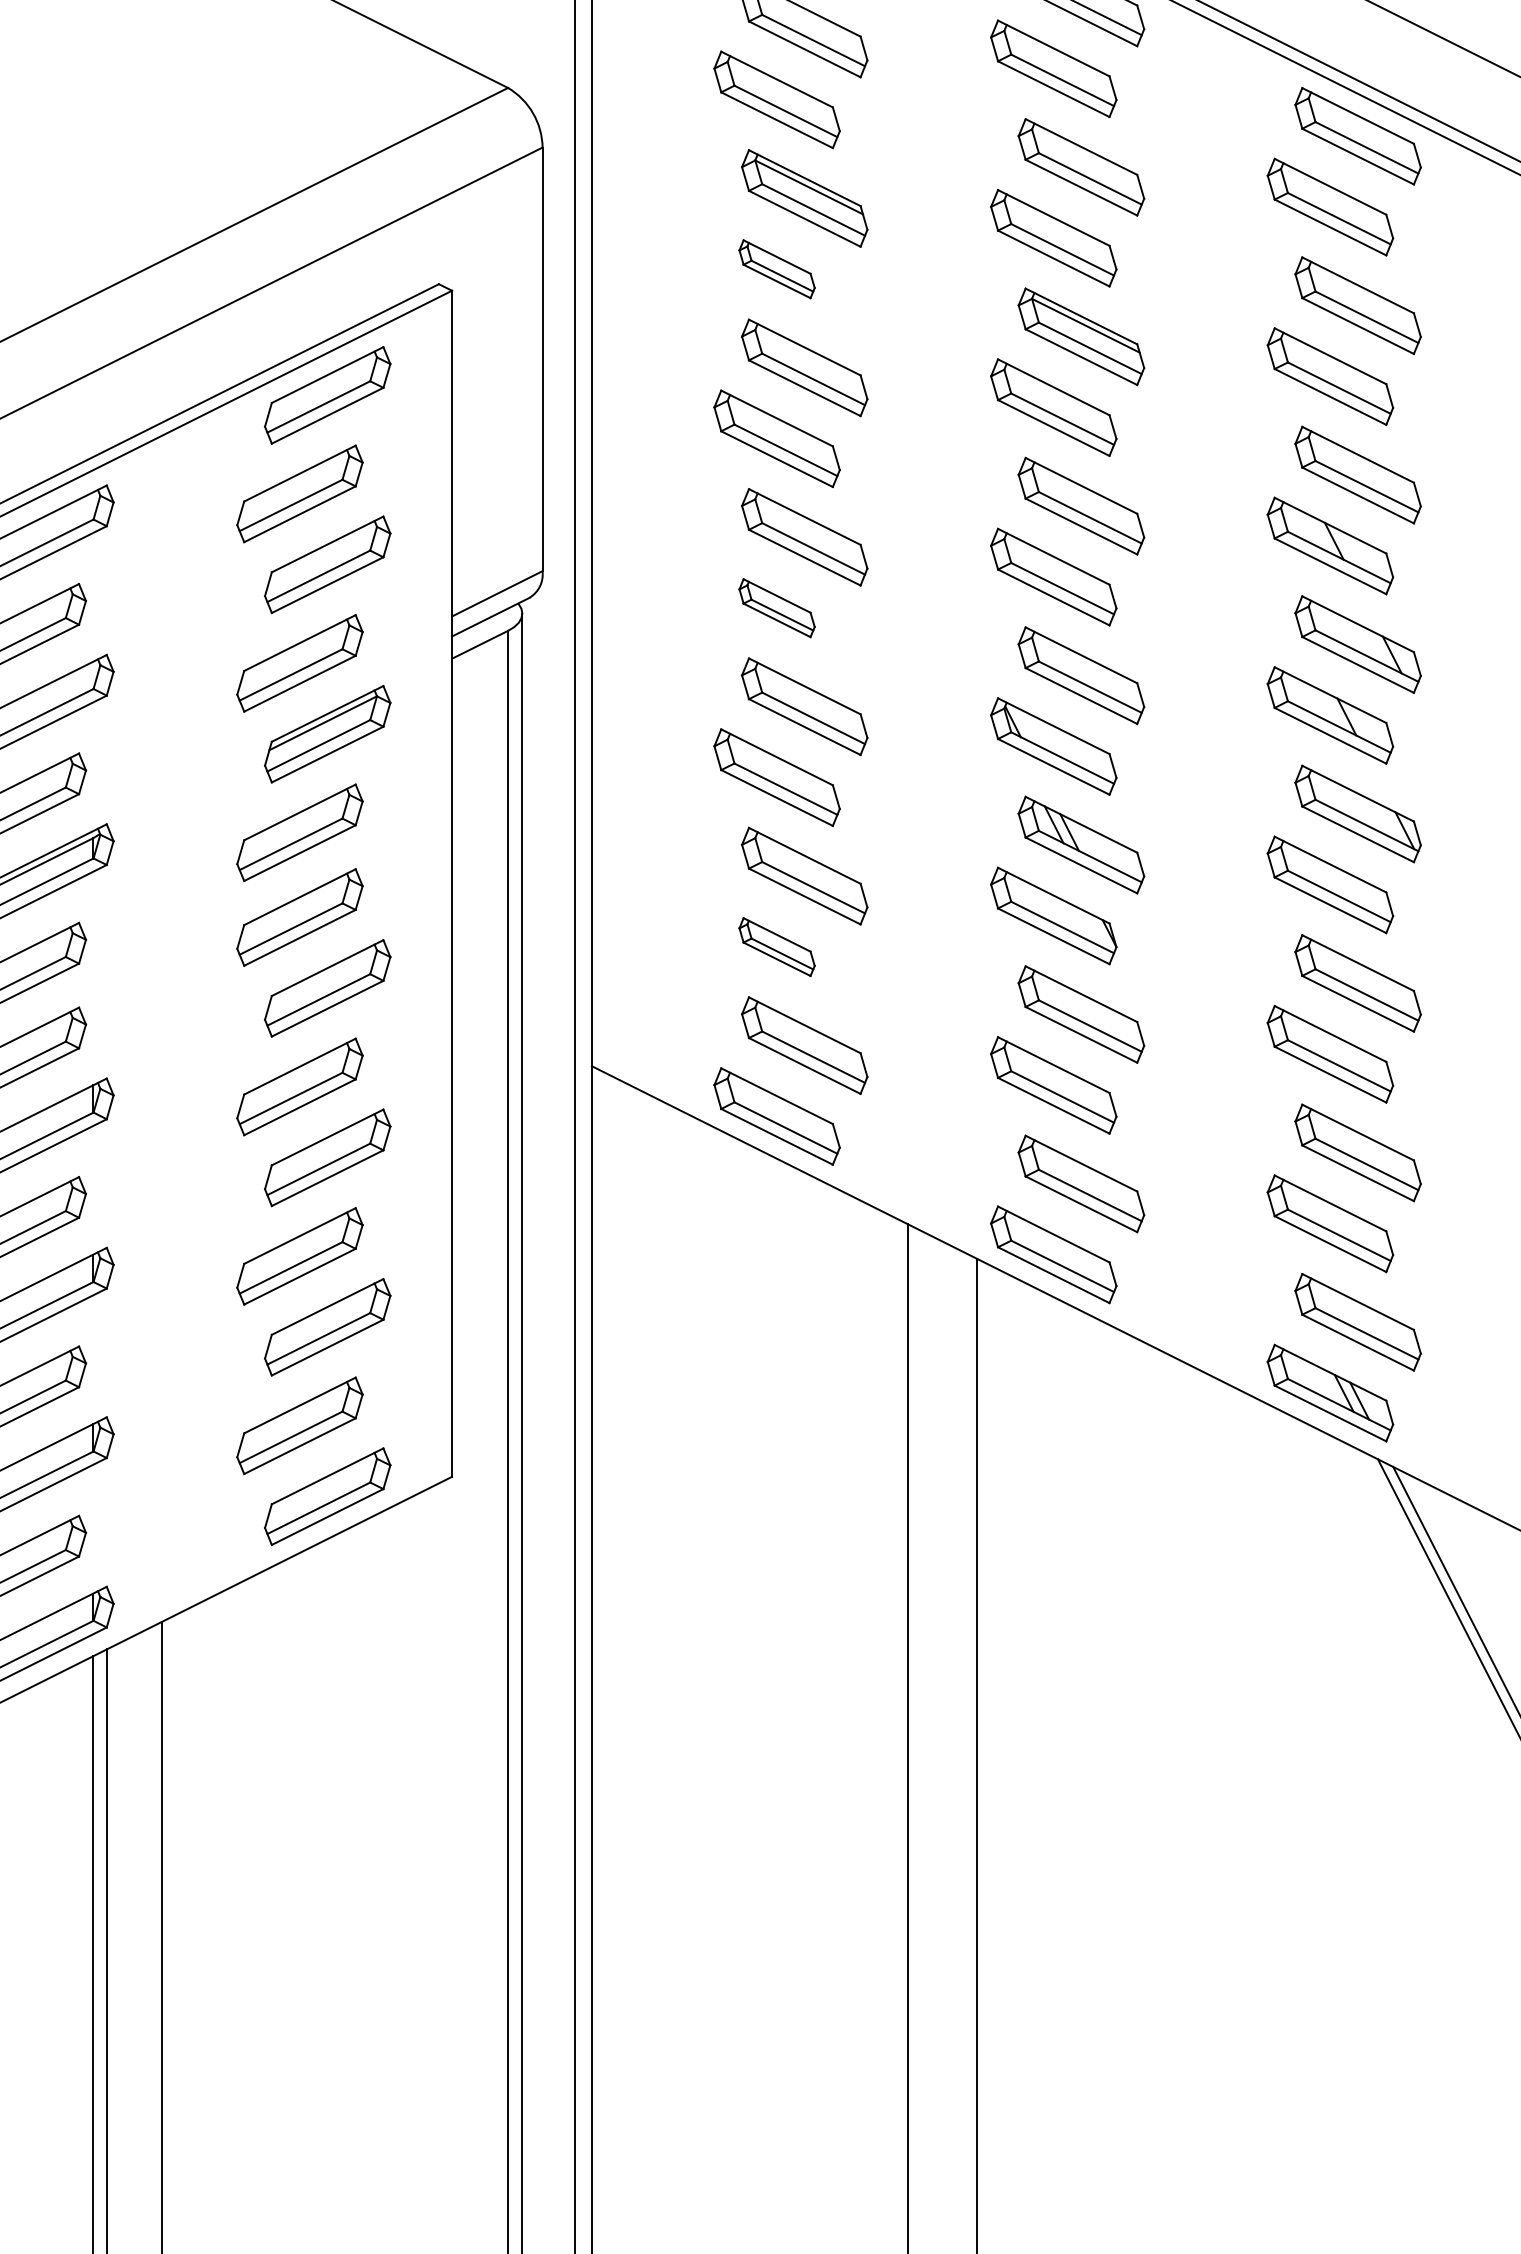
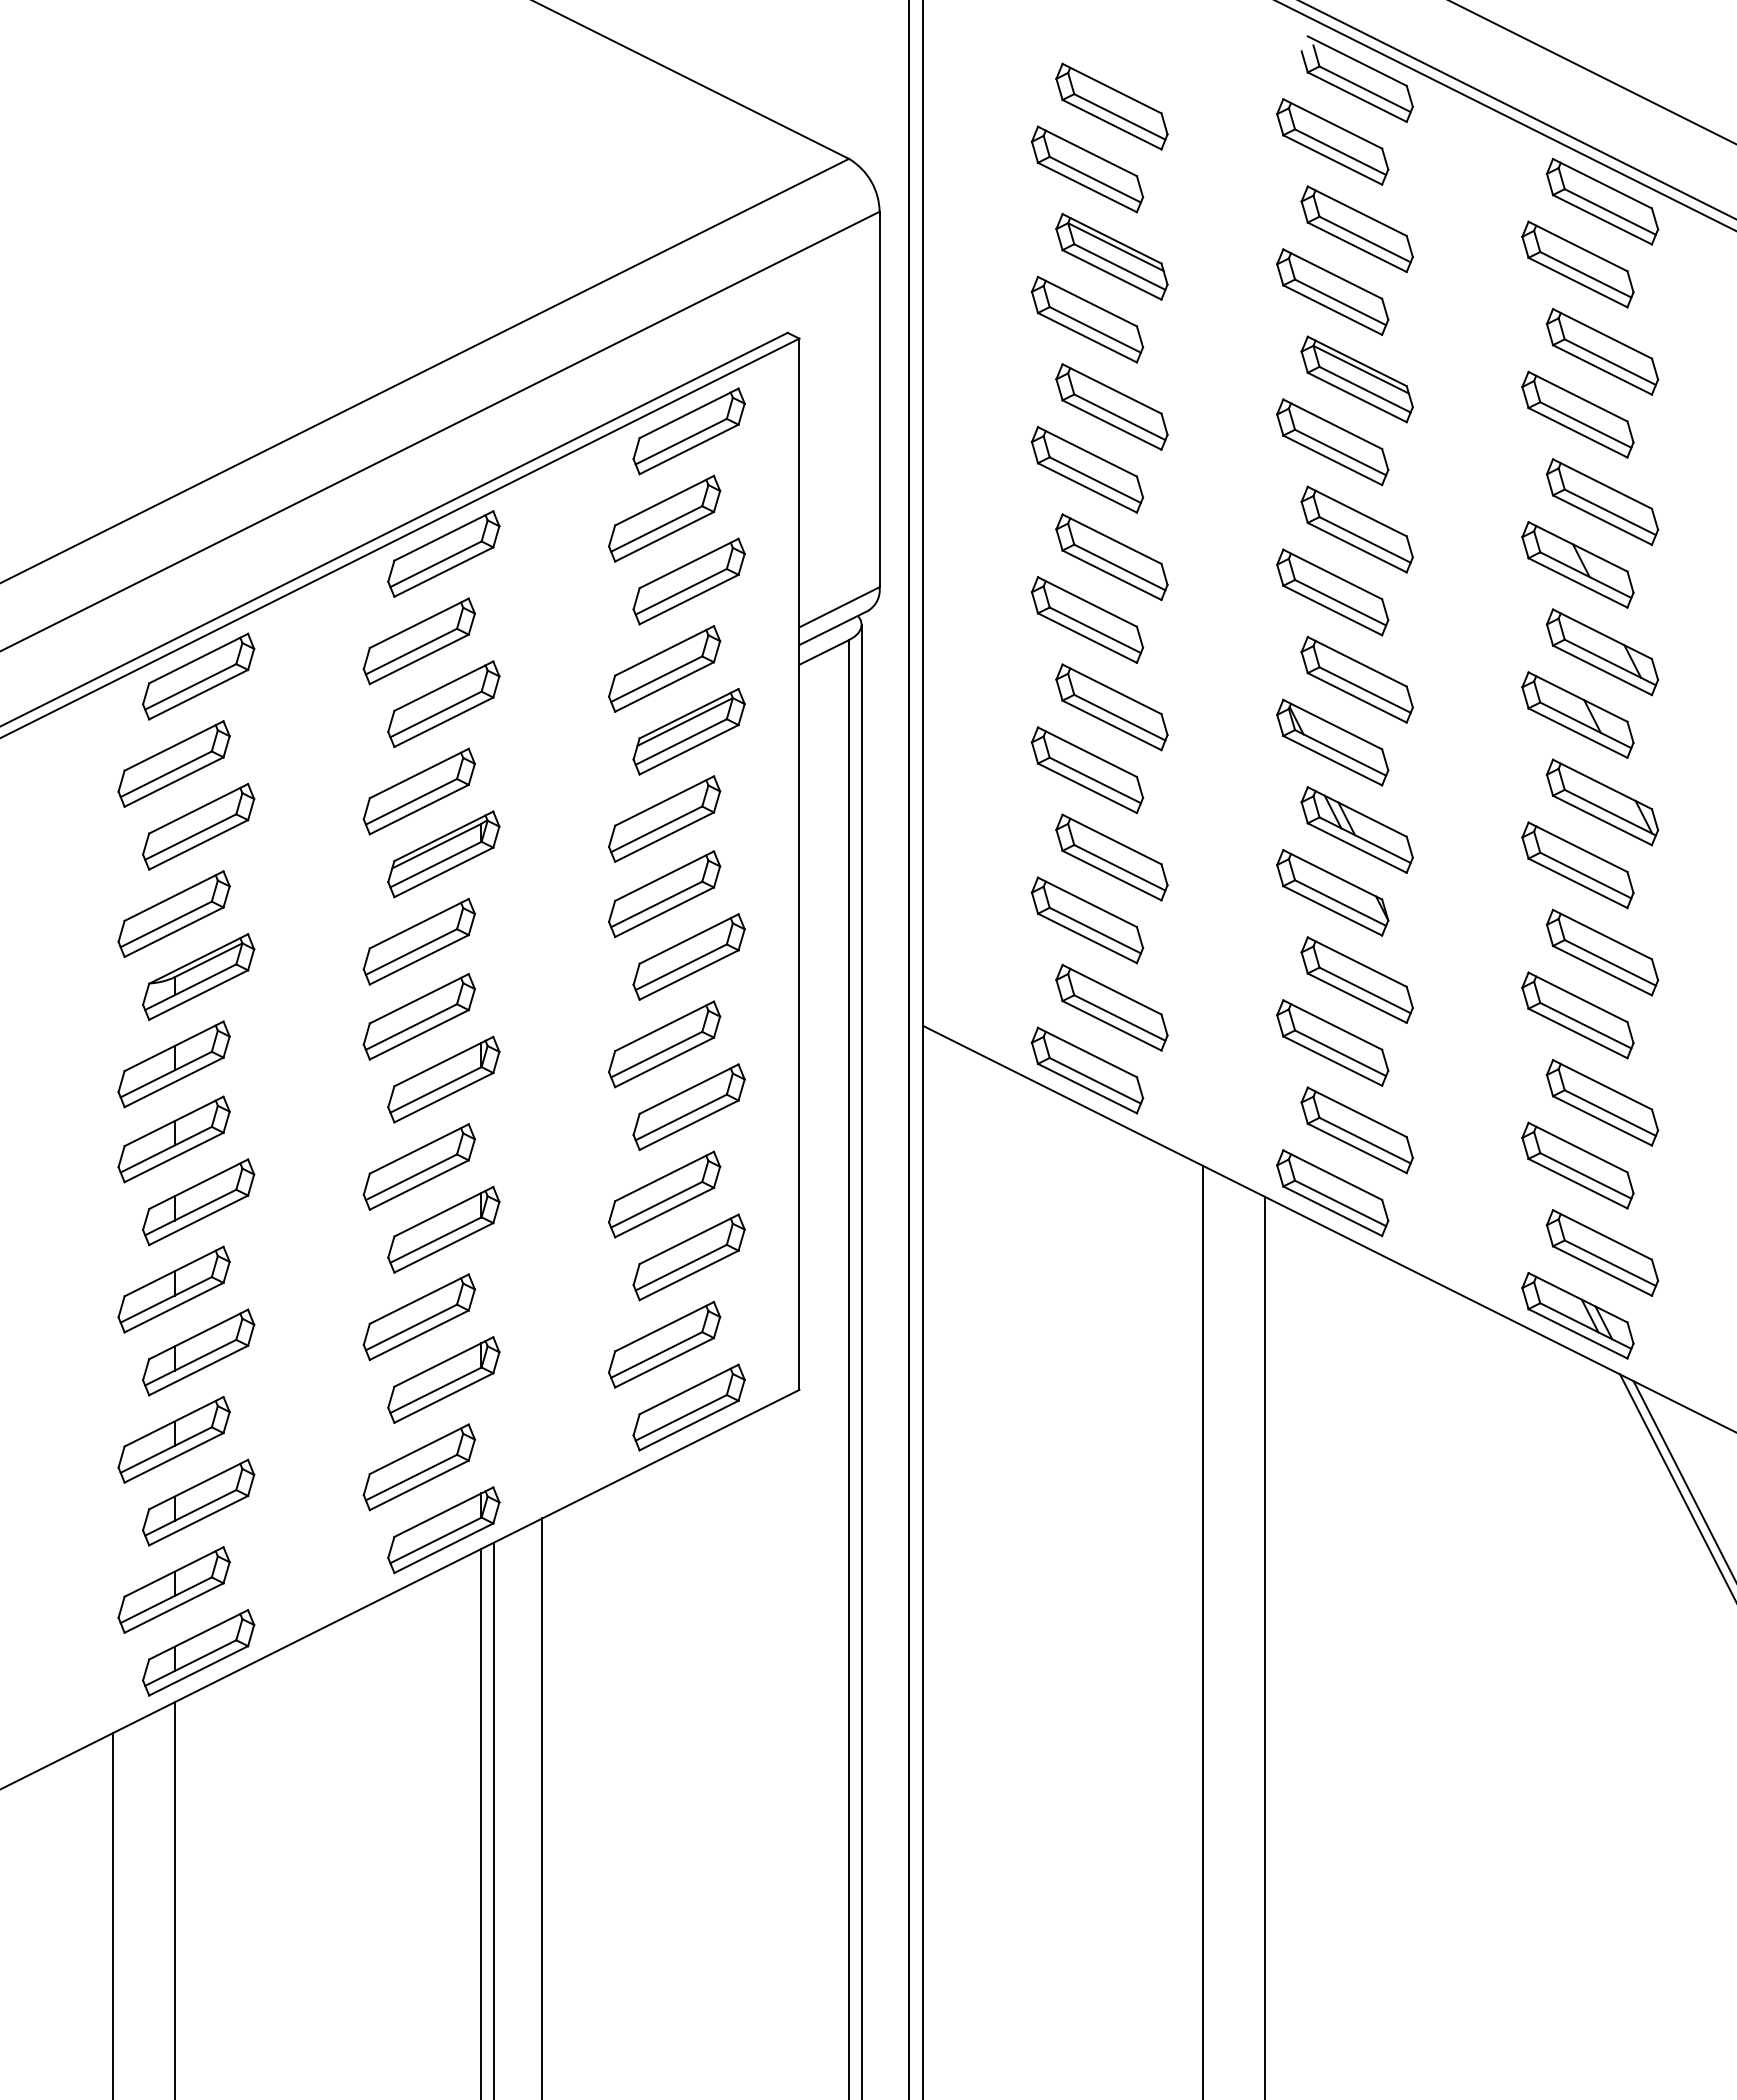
part: (777, 269) -> (1087, 319), size x1.67
part: (777, 607) -> (1087, 619), size x1.67
part: (777, 947) -> (1087, 920), size x1.67

